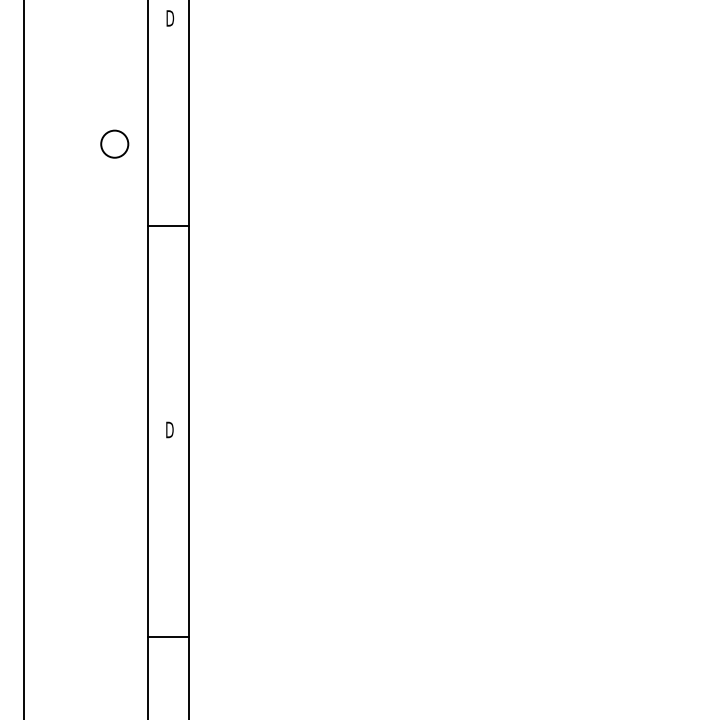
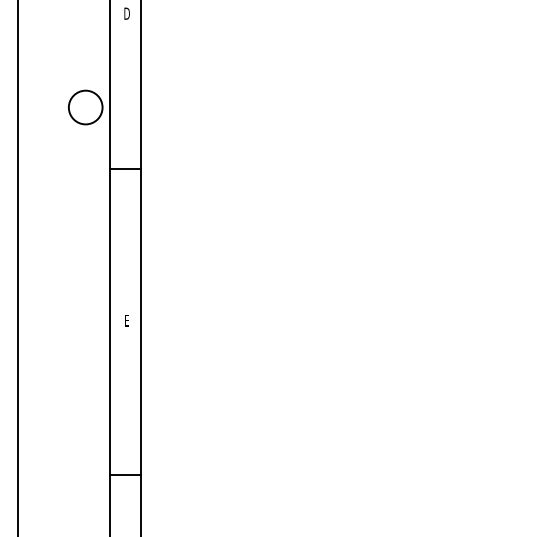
circle: (114, 144) -> (85, 107), size x1.67
text: (169, 429) -> (126, 320), D -> E

